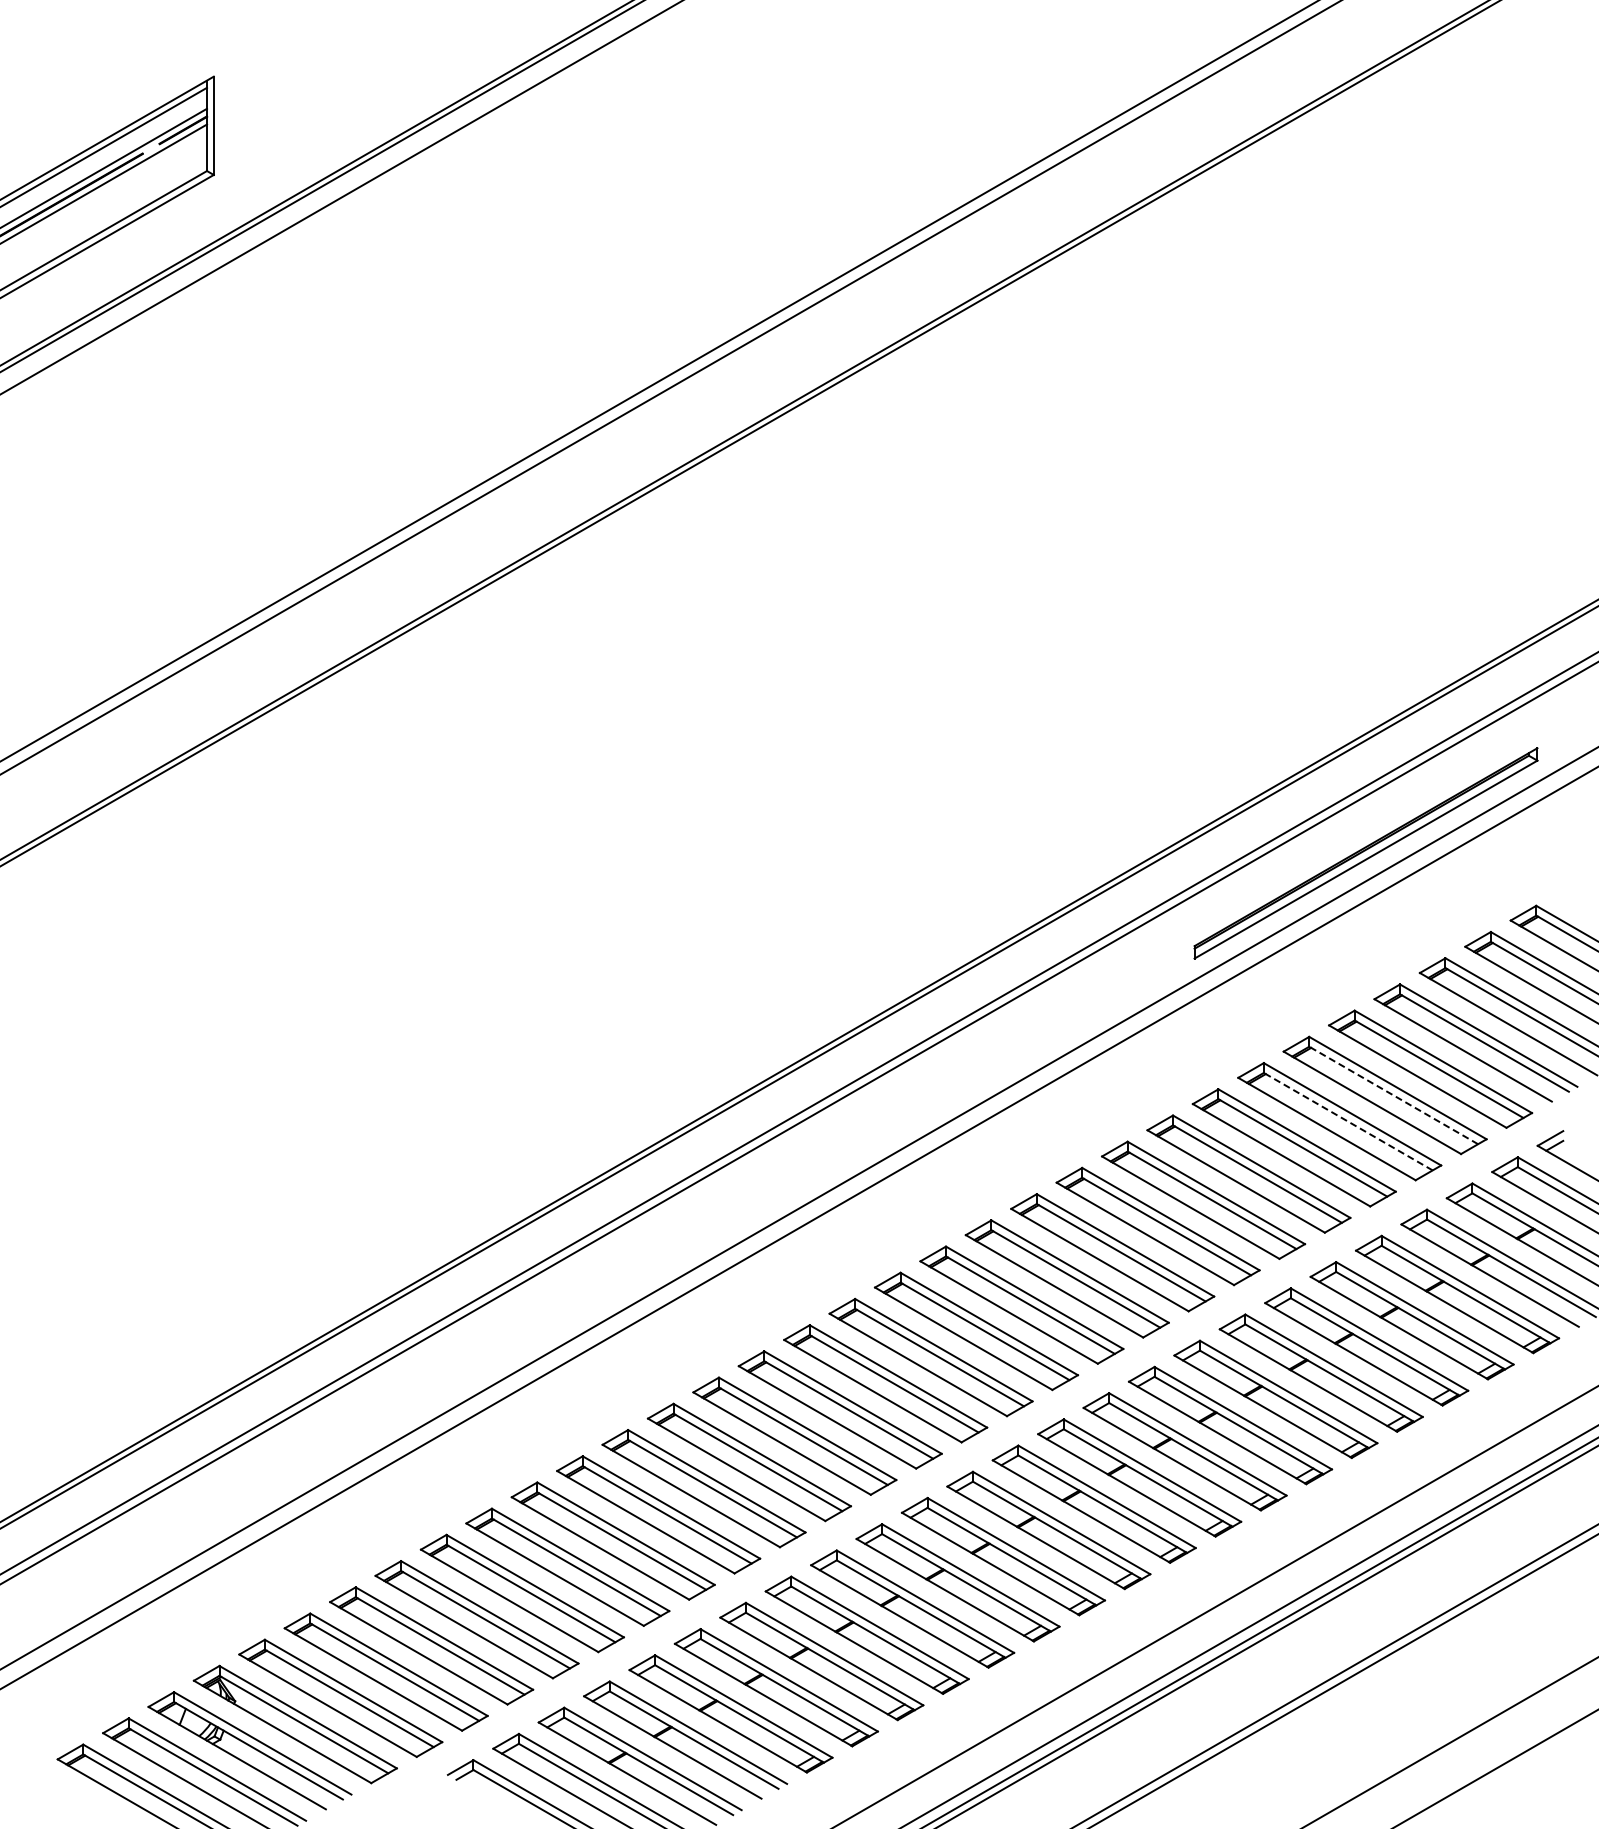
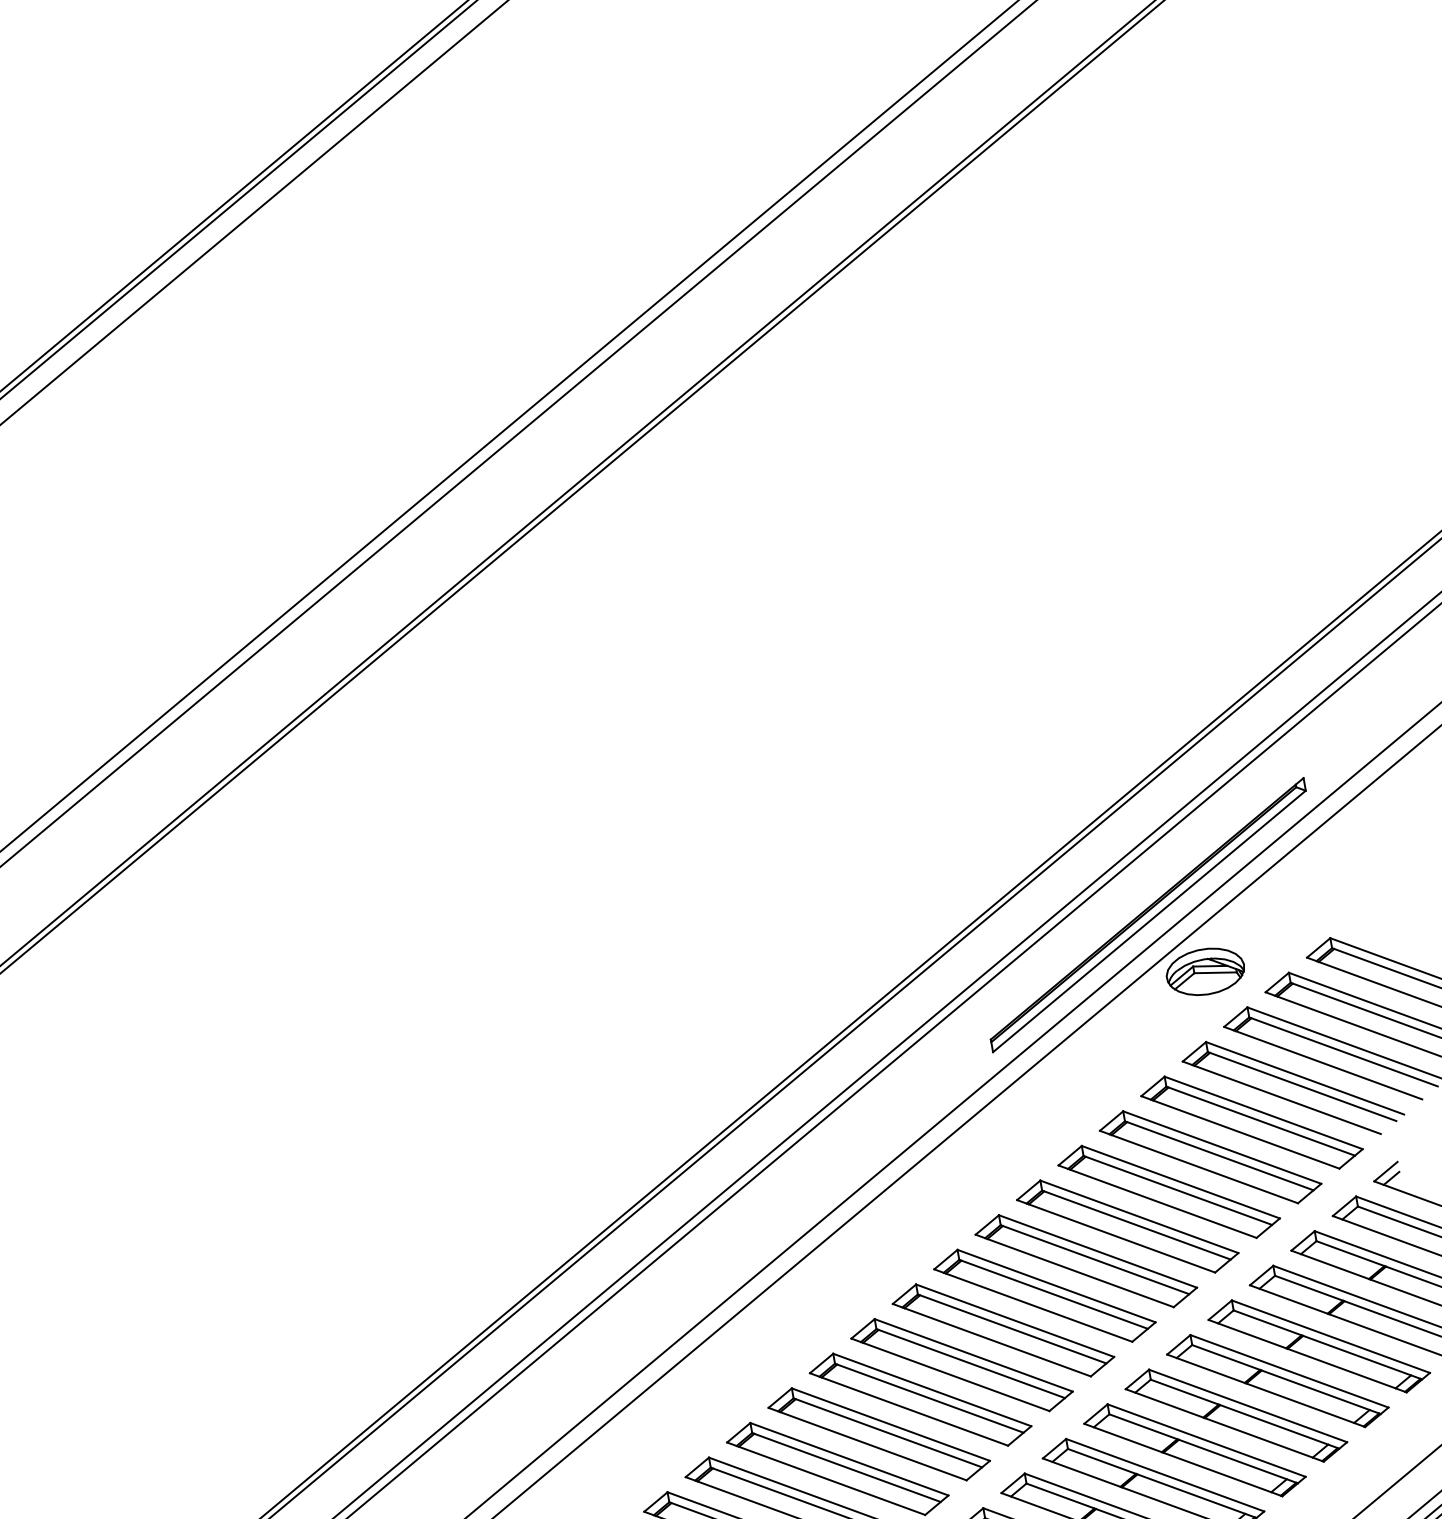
part: (1411, 917) -> (1205, 972), added
line: (1393, 1095) -> (1219, 1155), dashed -> solid
line: (1347, 1121) -> (1177, 1190), dashed -> solid

